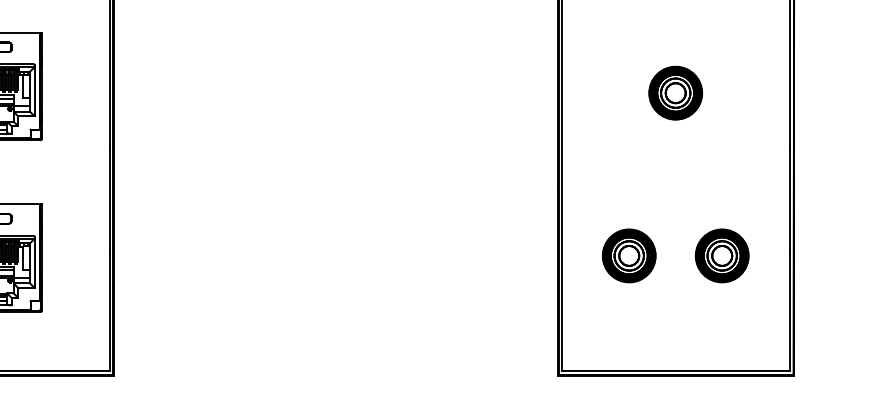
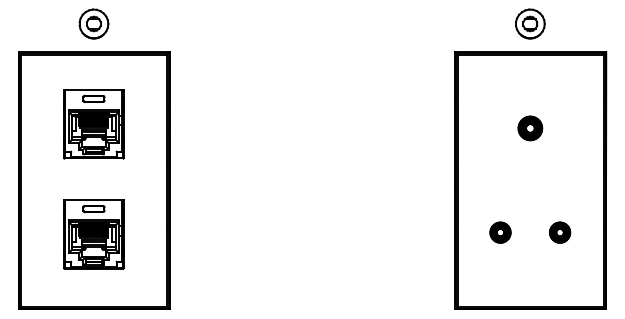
part: (676, 93) -> (530, 128), size x0.7
part: (629, 255) -> (500, 232), size x0.6
part: (721, 255) -> (559, 232), size x0.6

